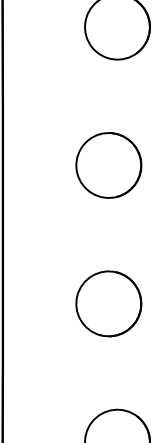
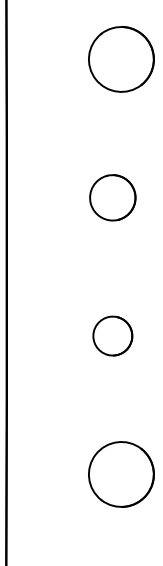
part: (108, 165) -> (112, 197), size x0.7
part: (108, 303) -> (112, 335), size x0.6

